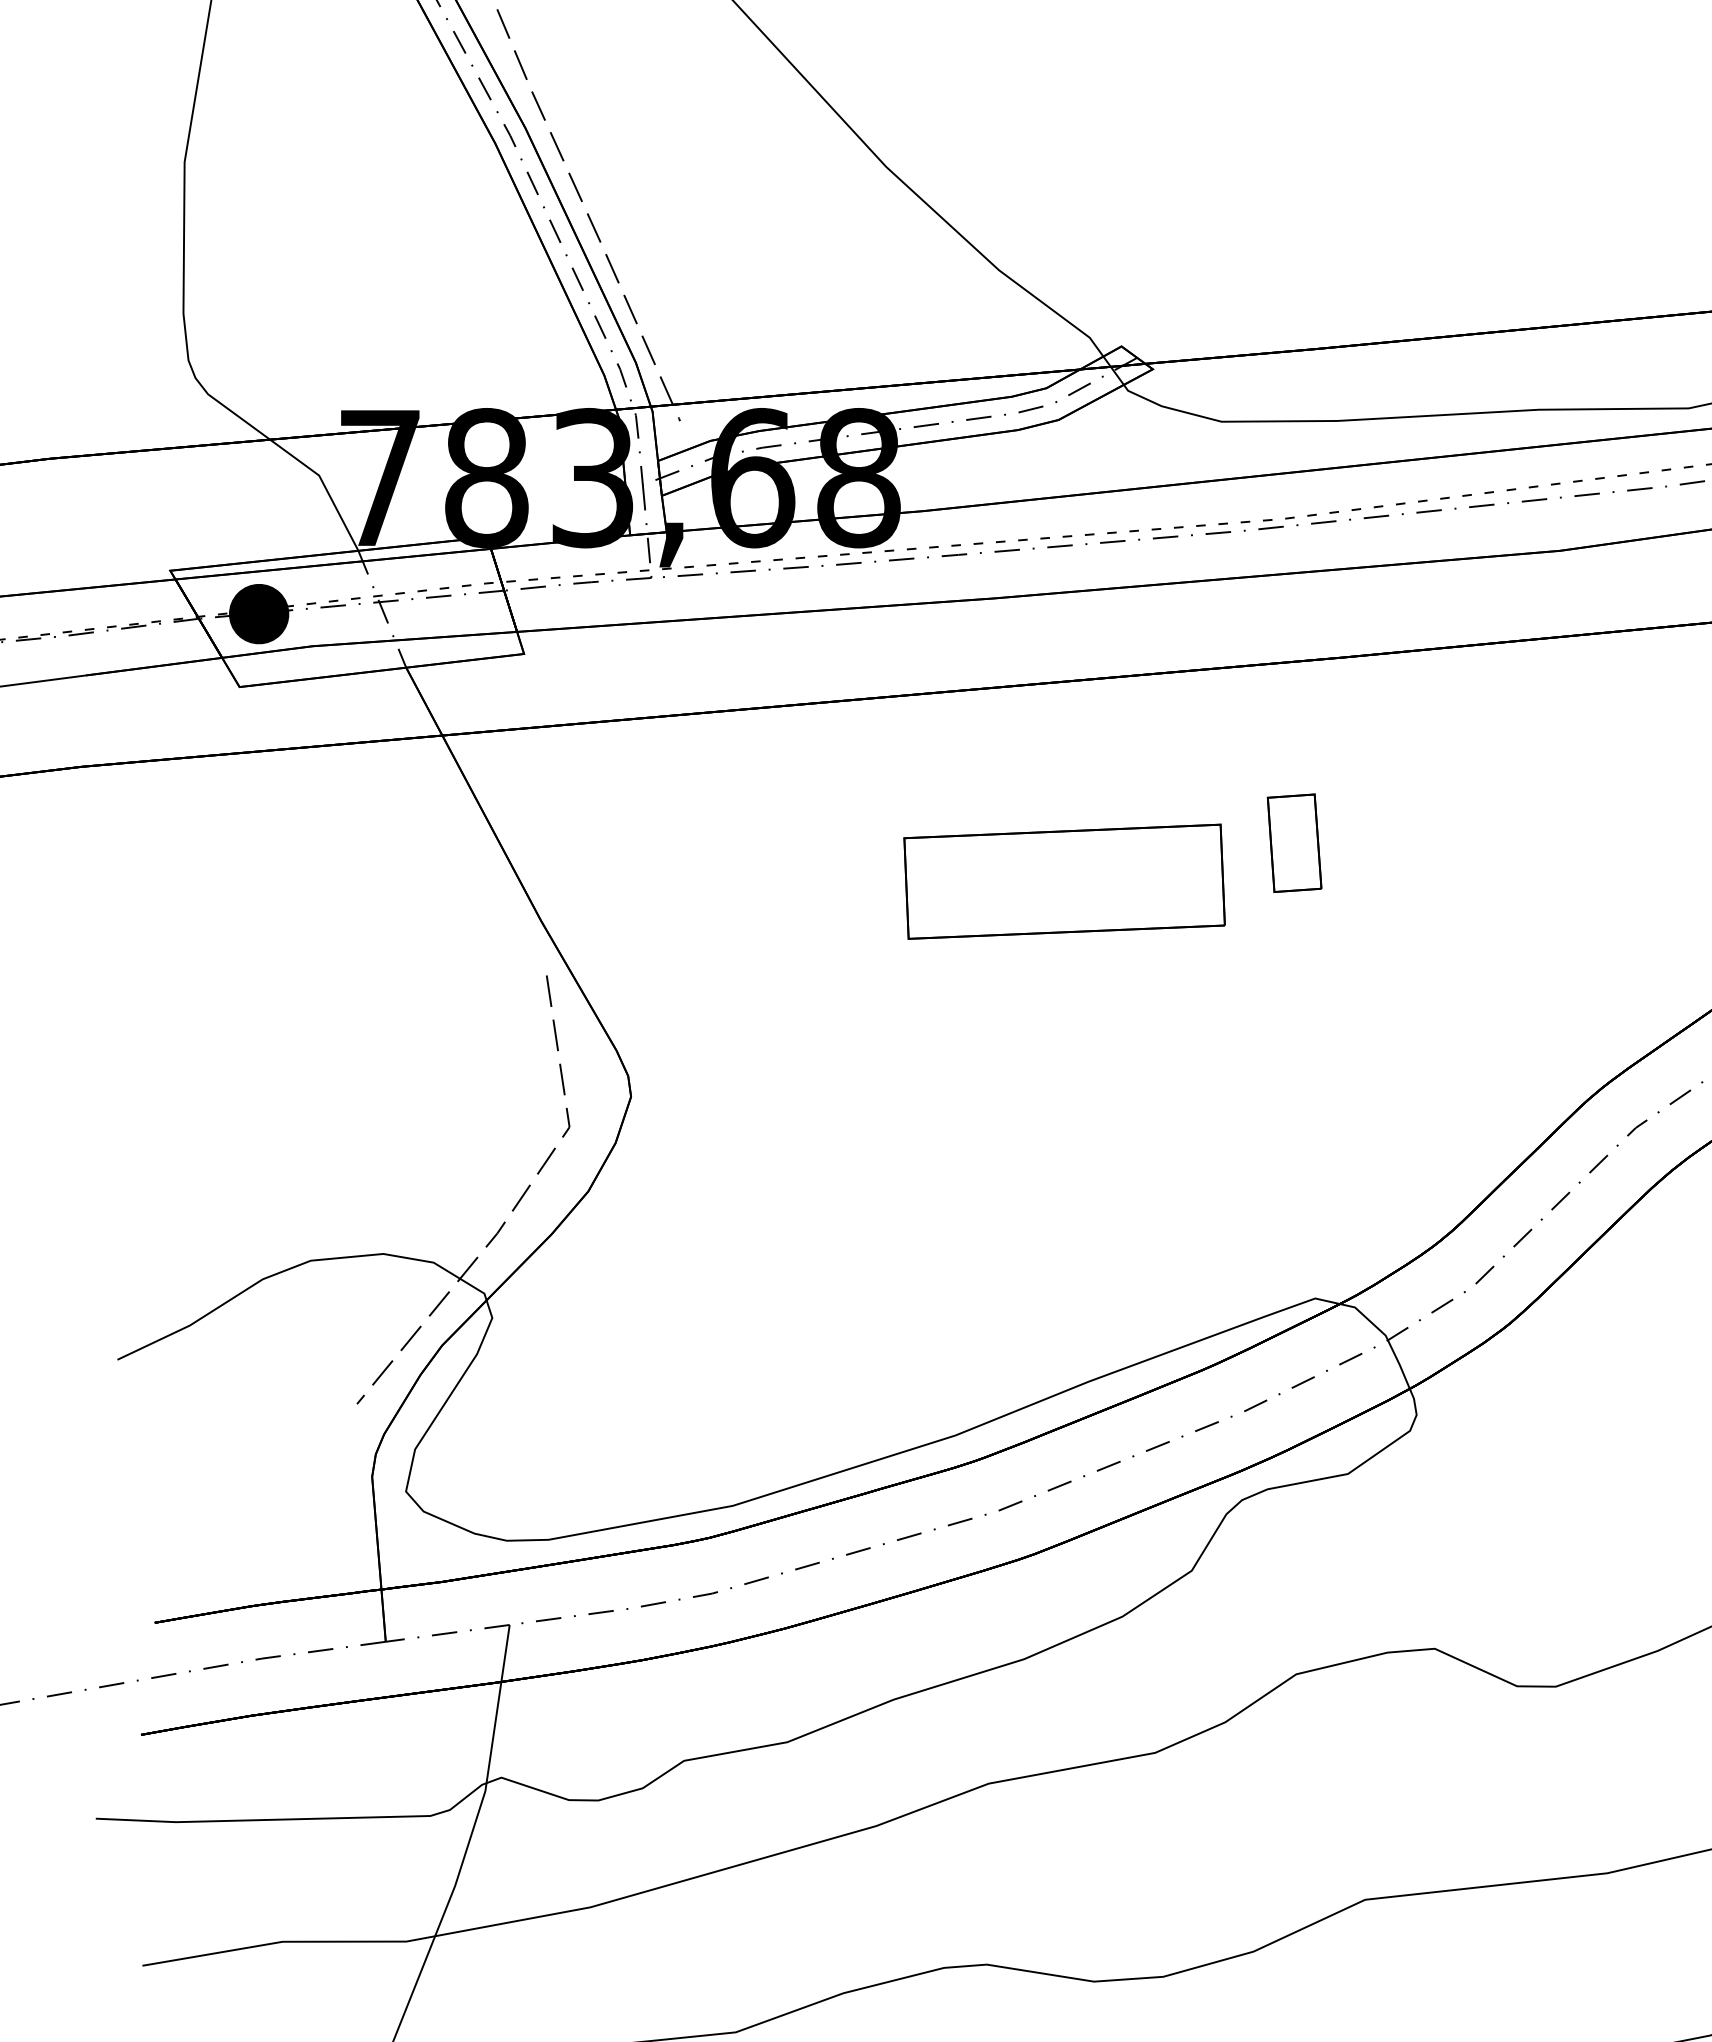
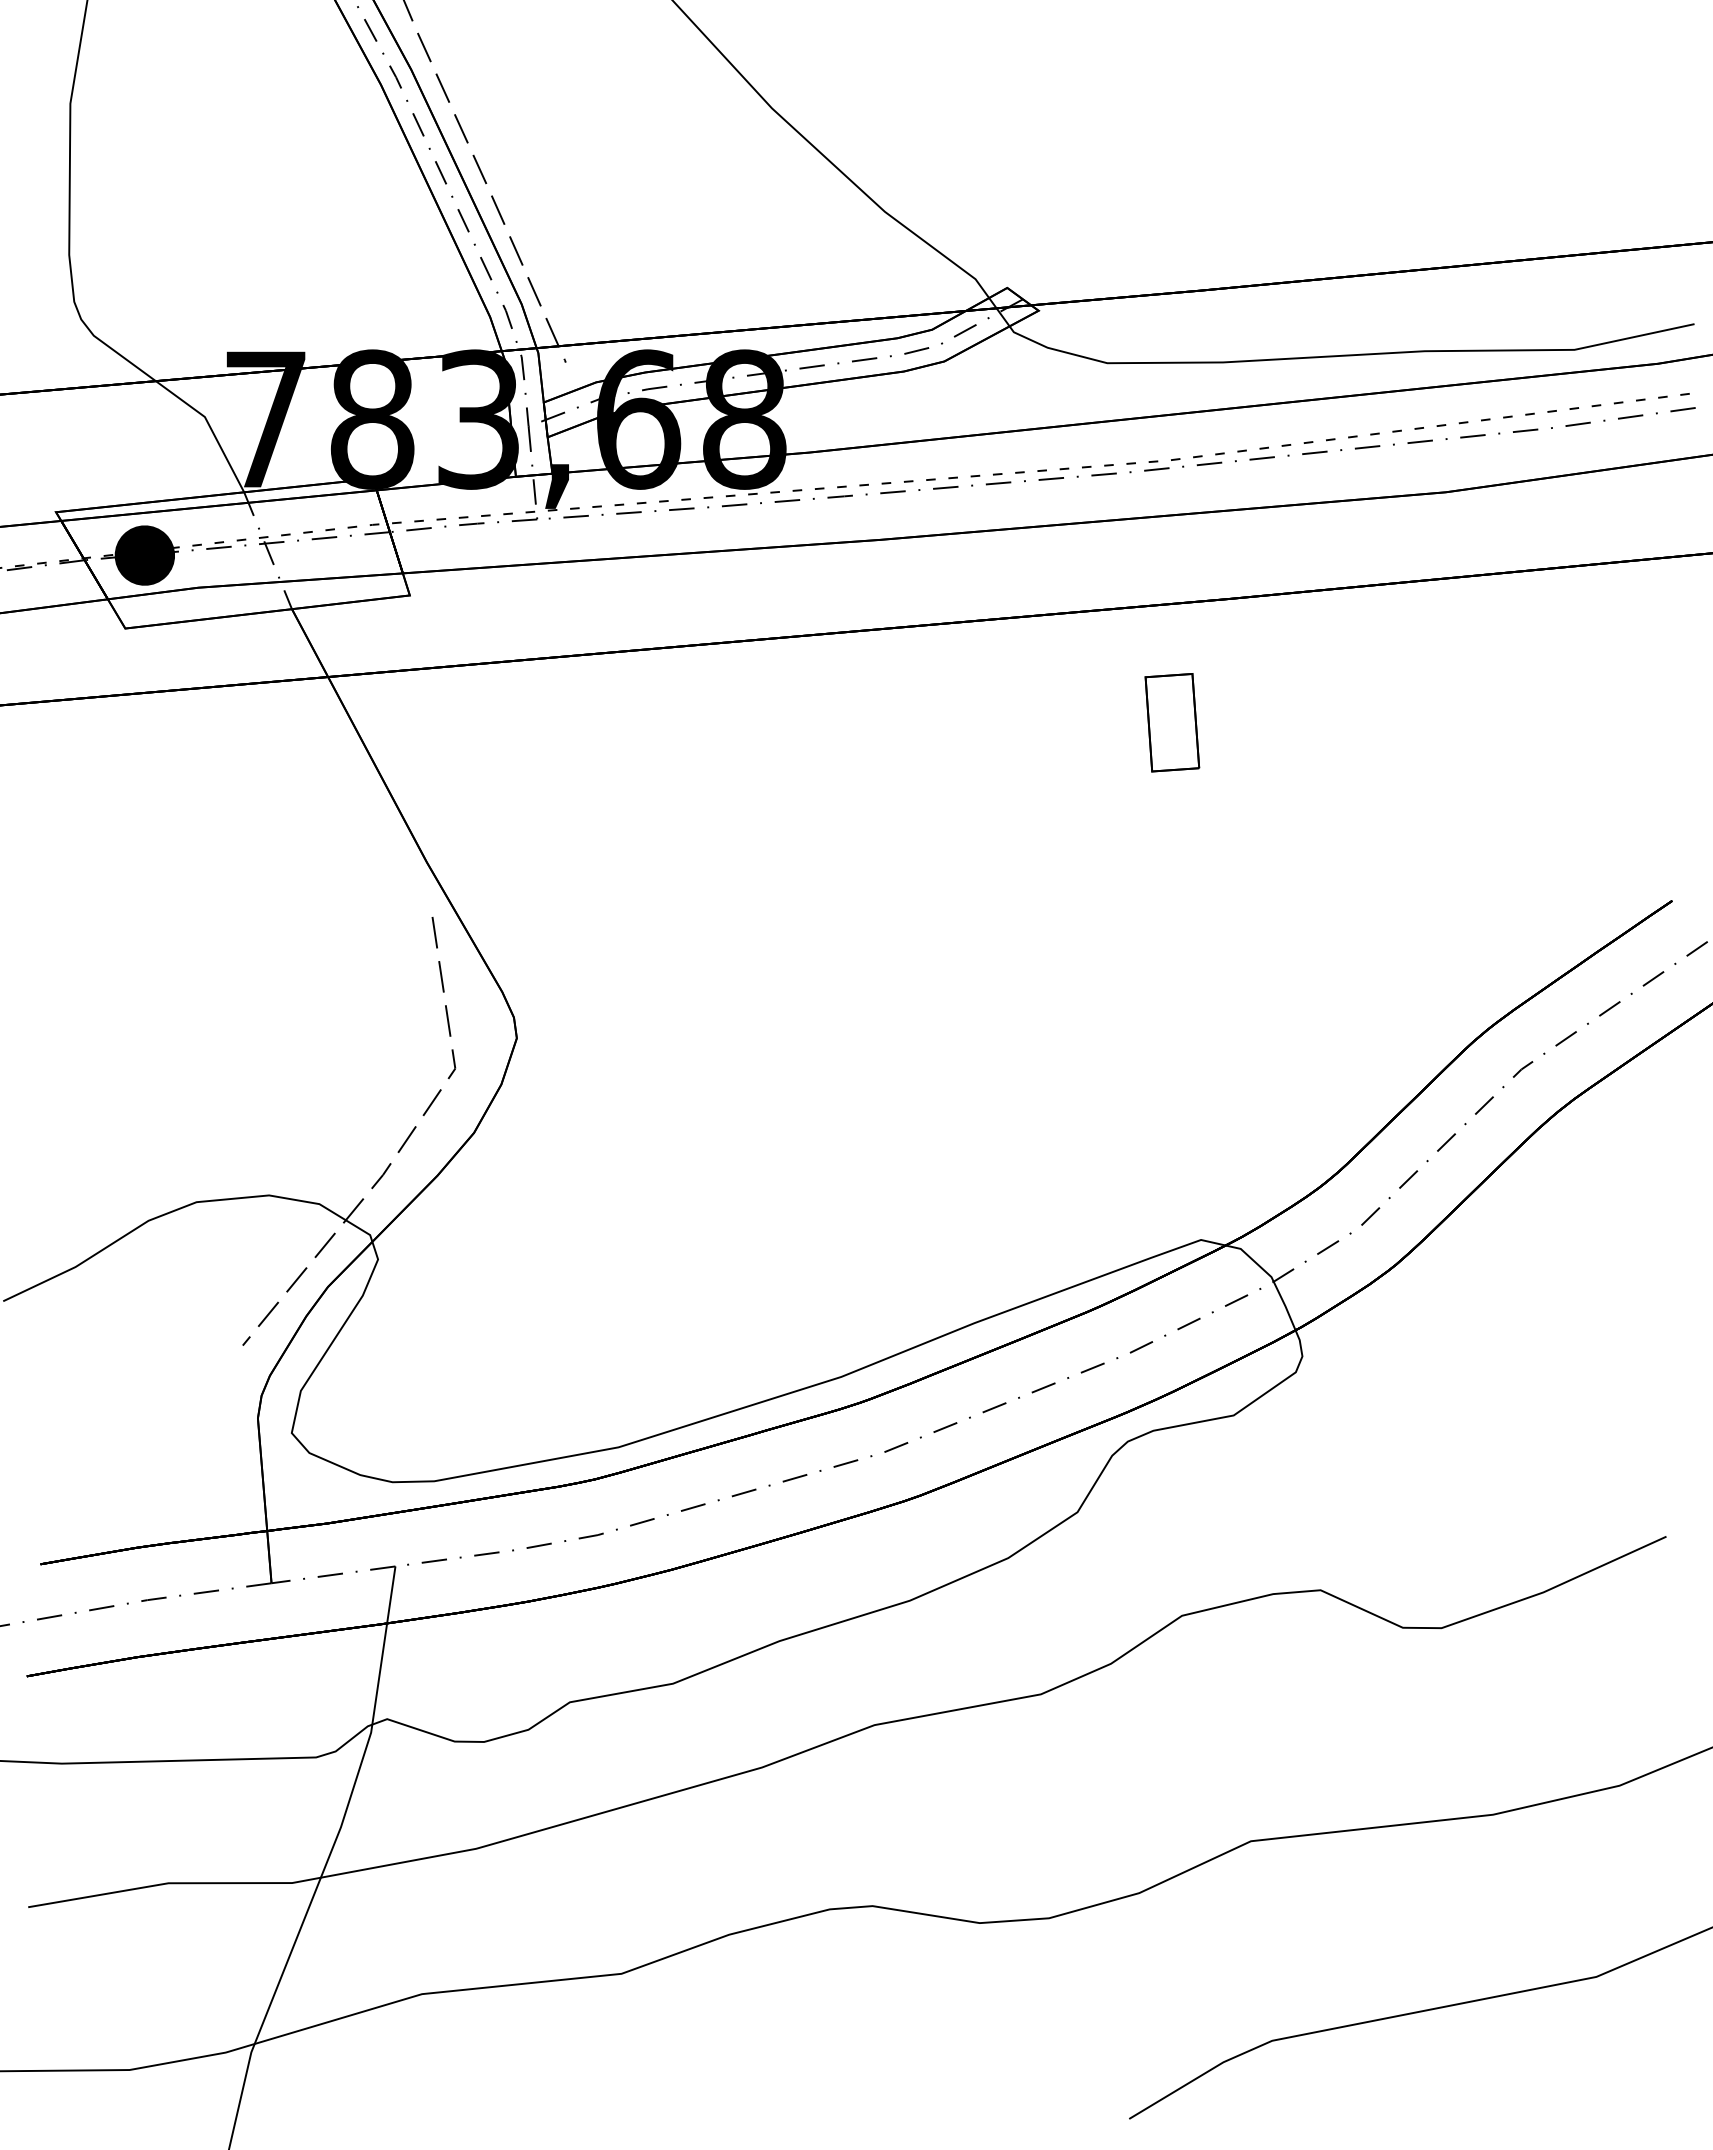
part: (1294, 843) -> (1172, 722), moved
part: (1064, 882) -> (950, 823), removed

